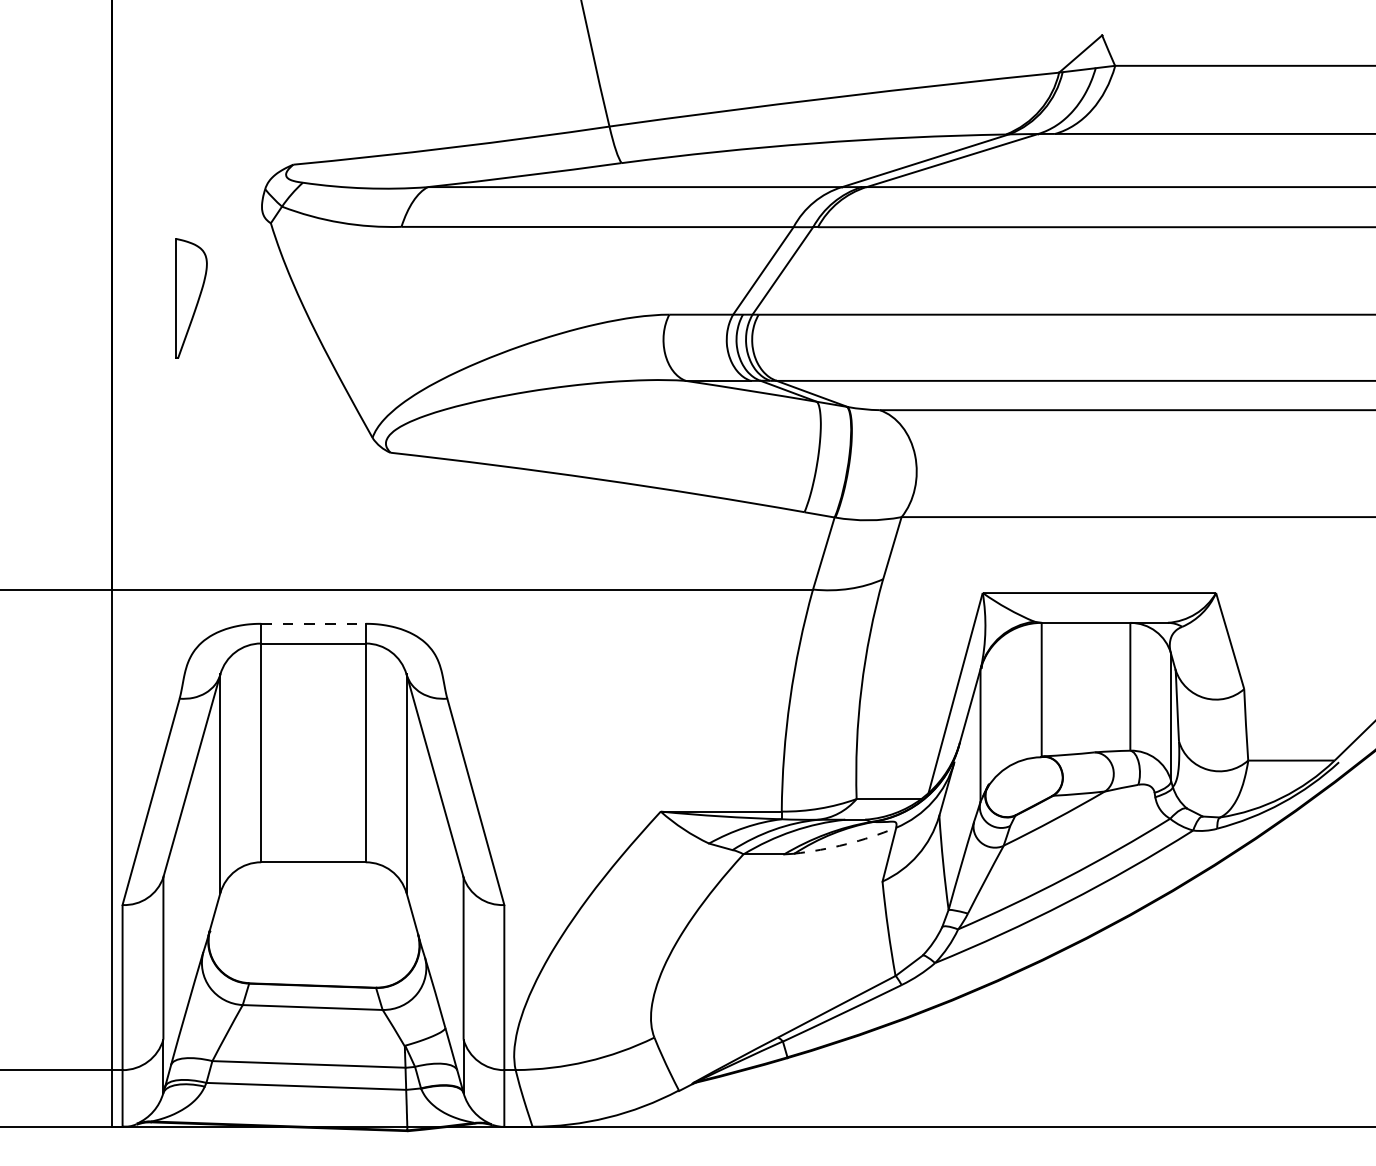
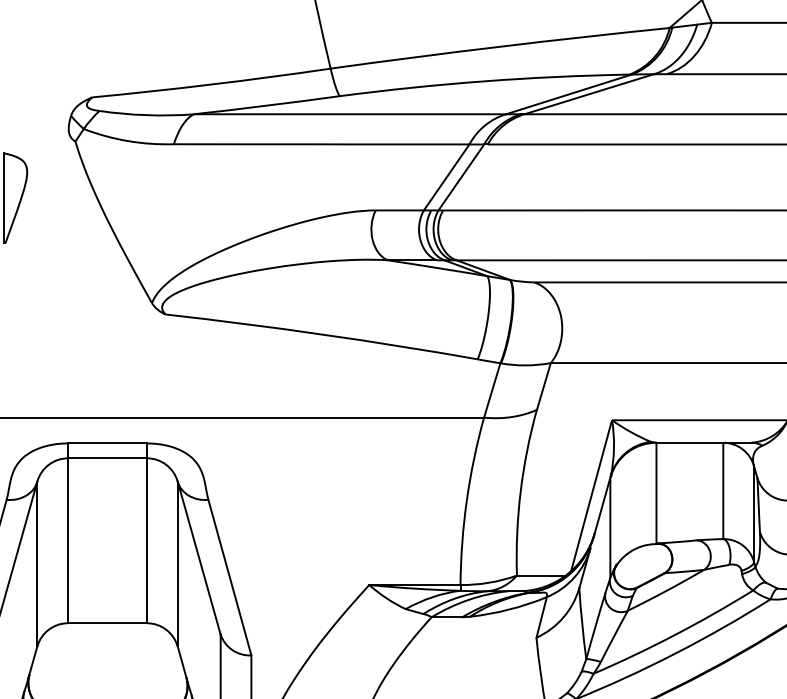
line: (313, 623) -> (107, 443), dashed -> solid
arc: (846, 844) -> (509, 609), dashed -> solid

